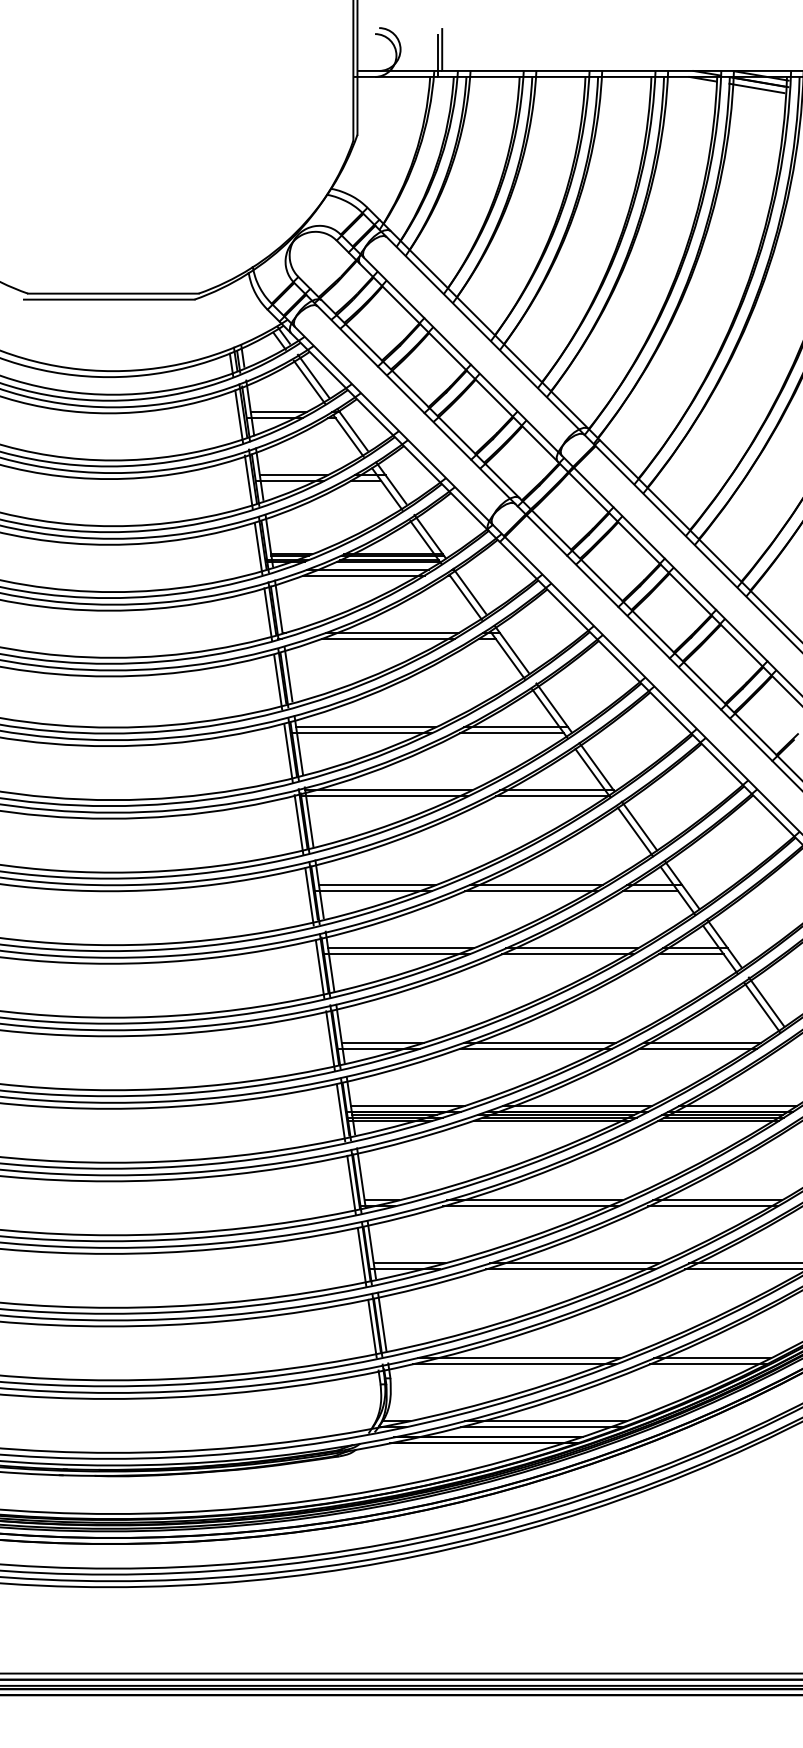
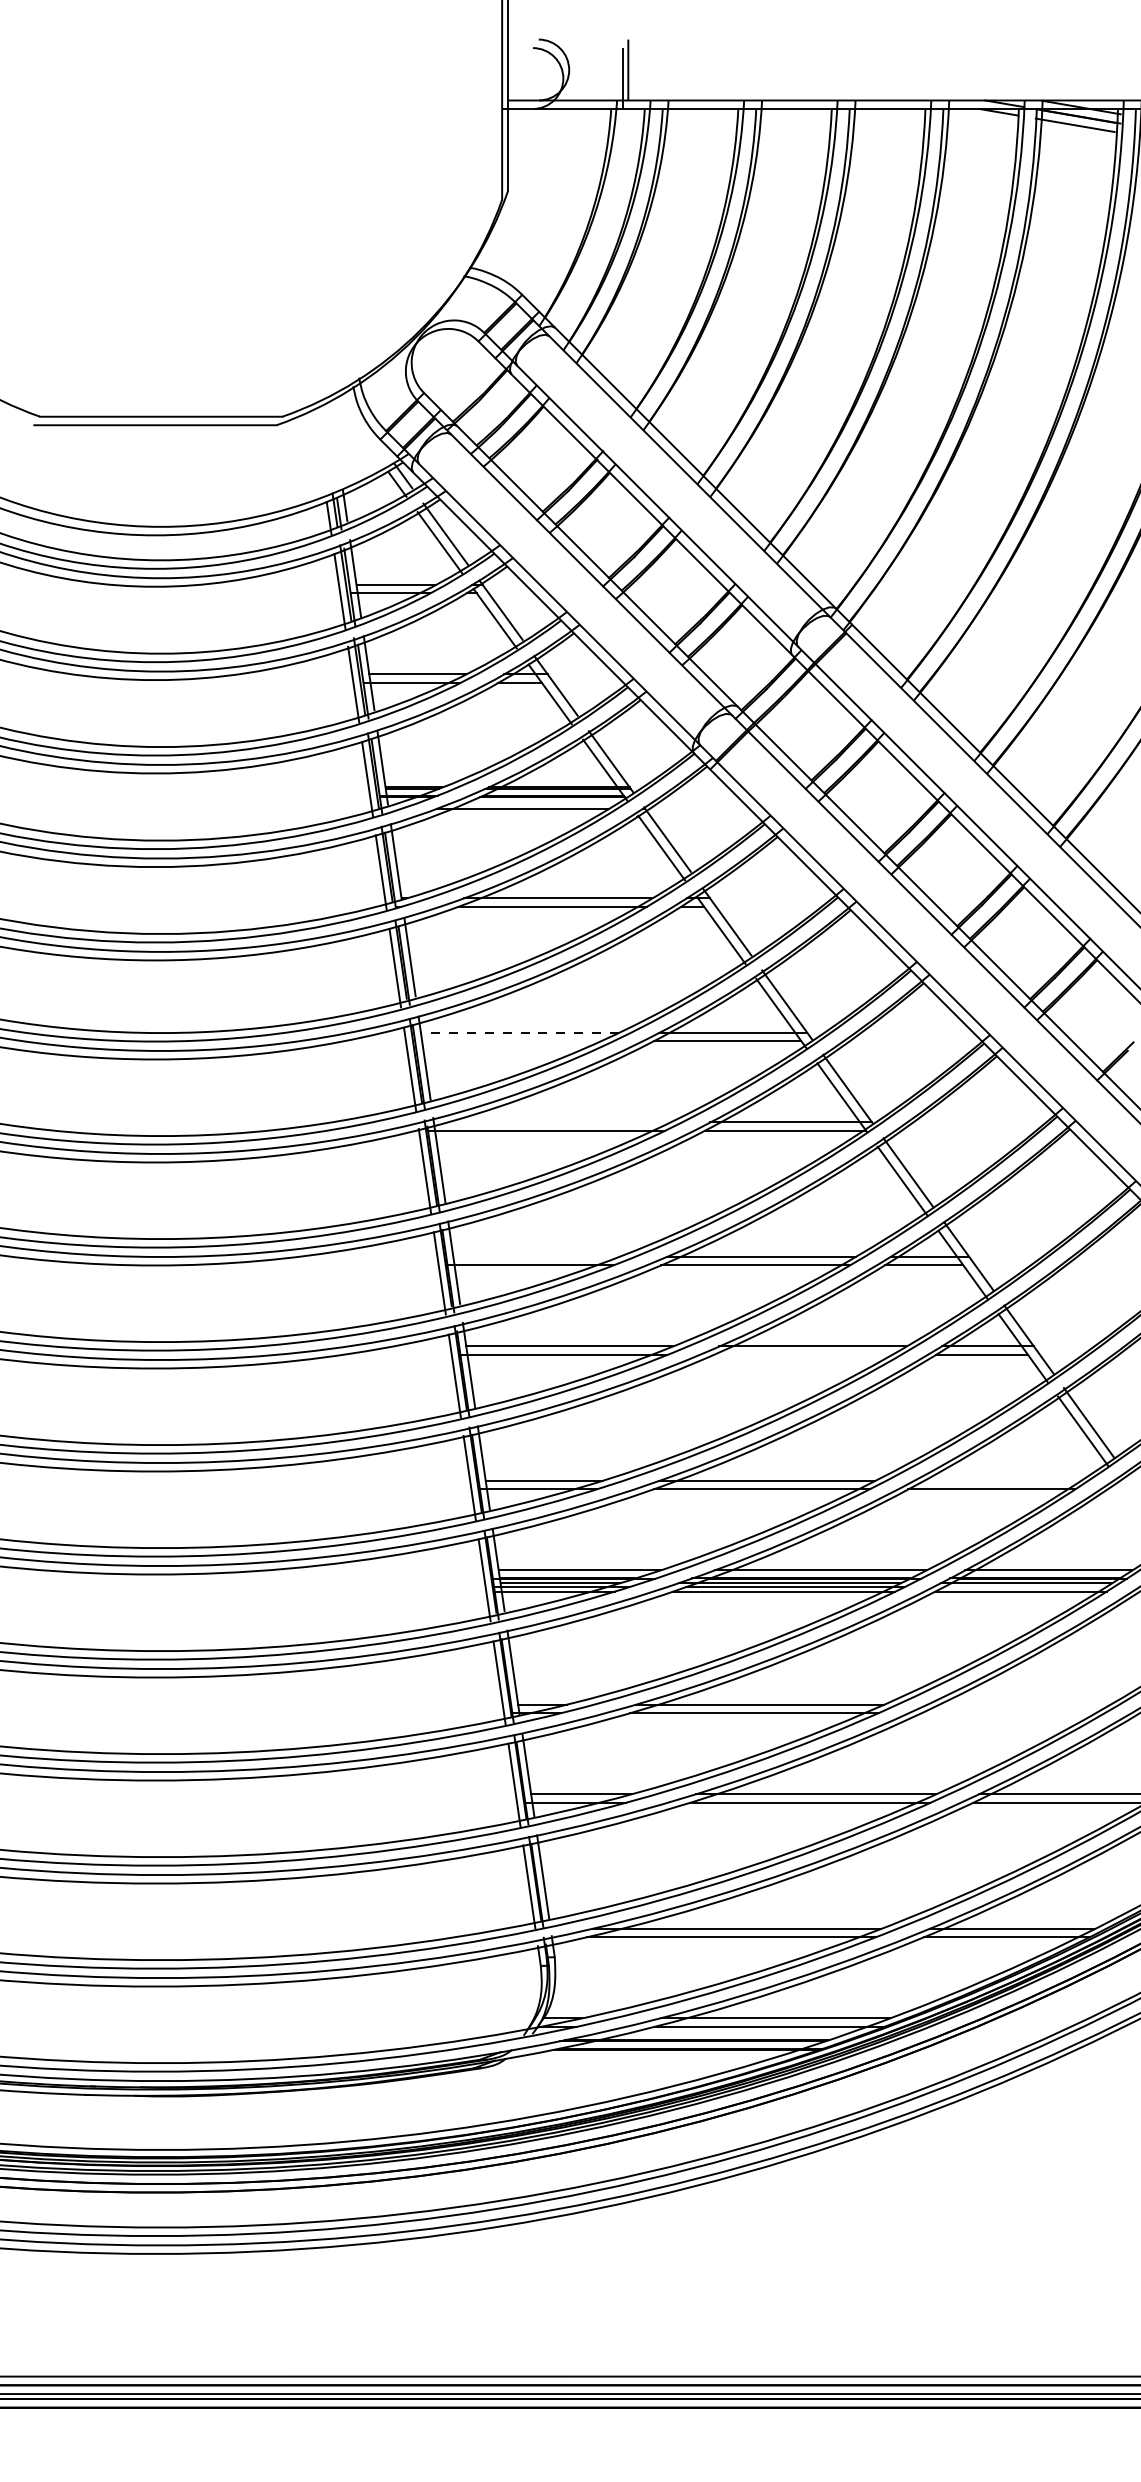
line: (364, 575) -> (517, 817), removed
line: (365, 727) -> (519, 1032), solid -> dashed
line: (362, 733) -> (514, 1041), removed
line: (388, 790) -> (551, 1122), removed
line: (377, 884) -> (536, 1256), removed
line: (568, 953) -> (807, 1354), removed
line: (702, 1042) -> (997, 1480), removed
line: (723, 1117) -> (1028, 1586), removed
line: (716, 1200) -> (1018, 1704), removed
line: (712, 1206) -> (1012, 1713), removed

